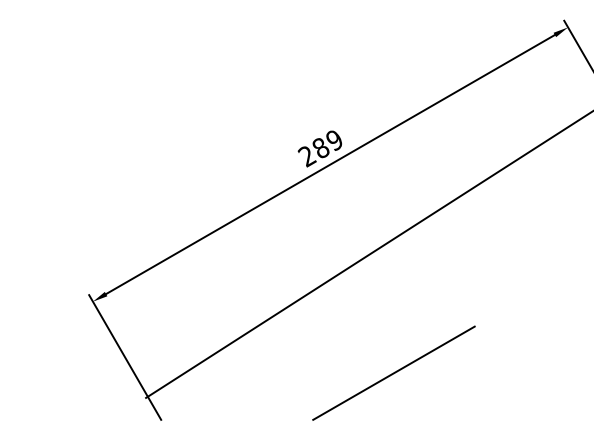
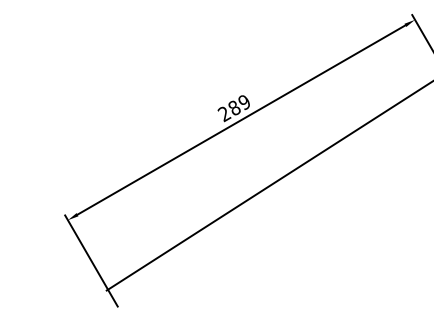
line: (393, 373) -> (287, 272), removed

